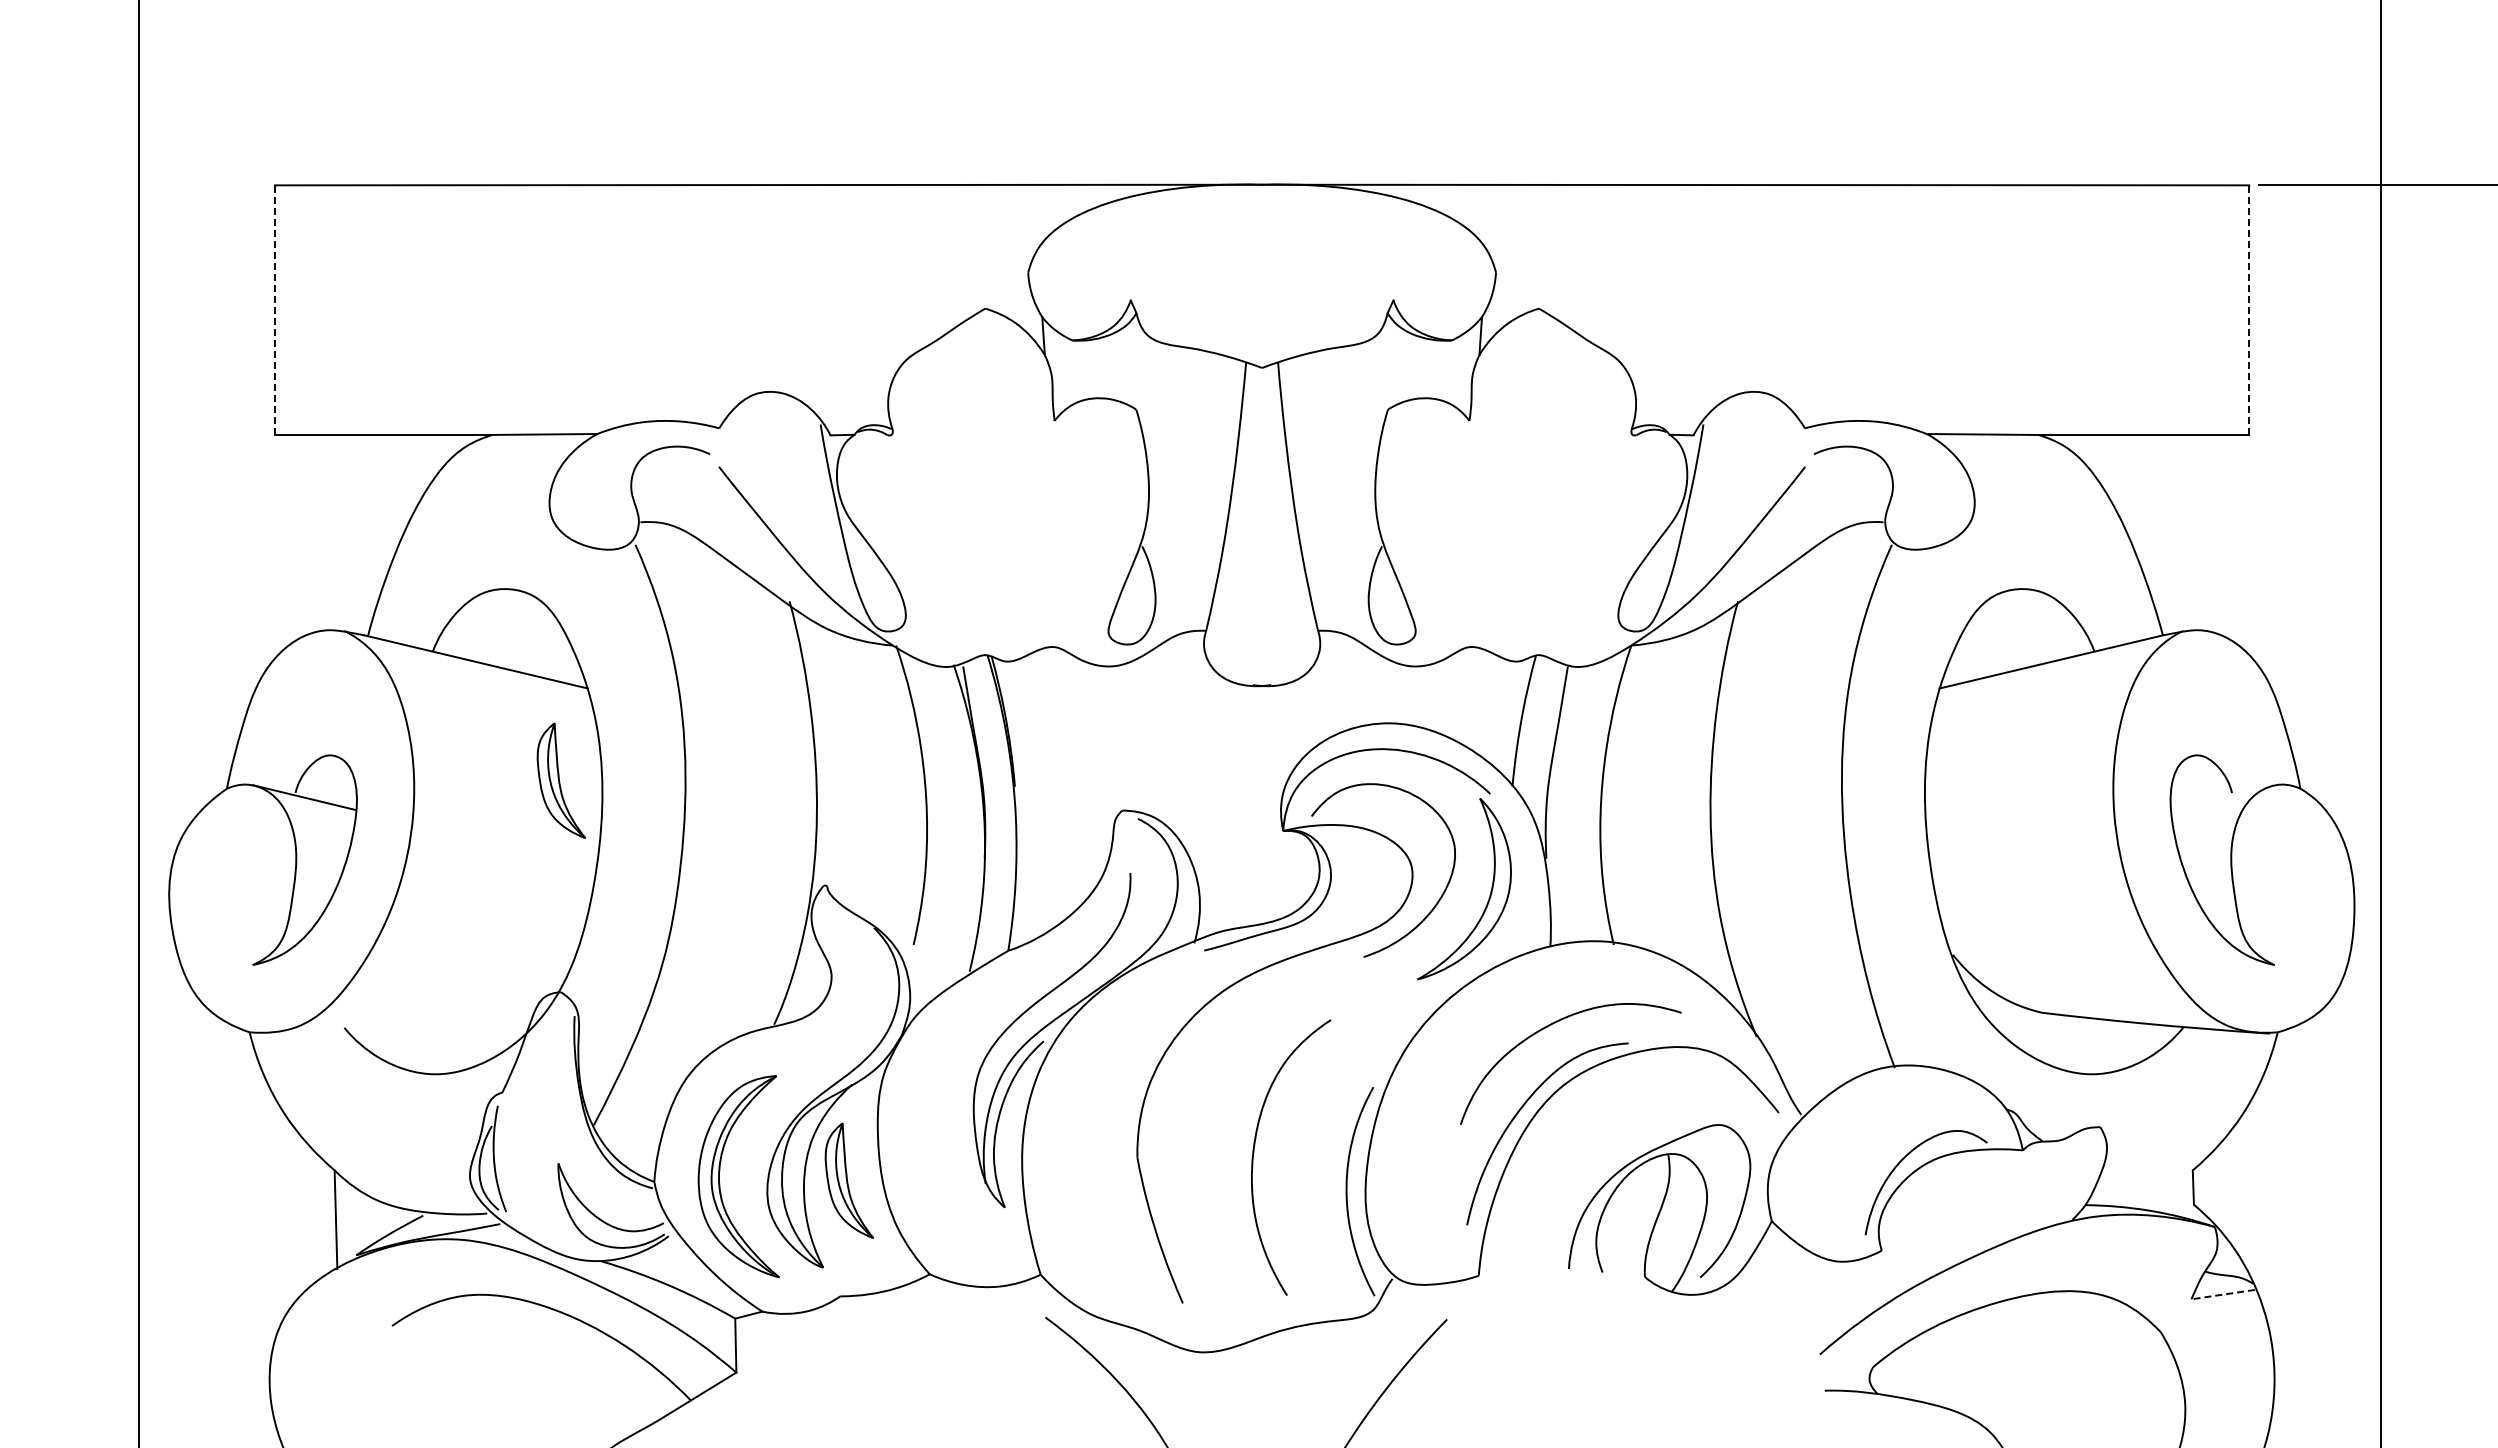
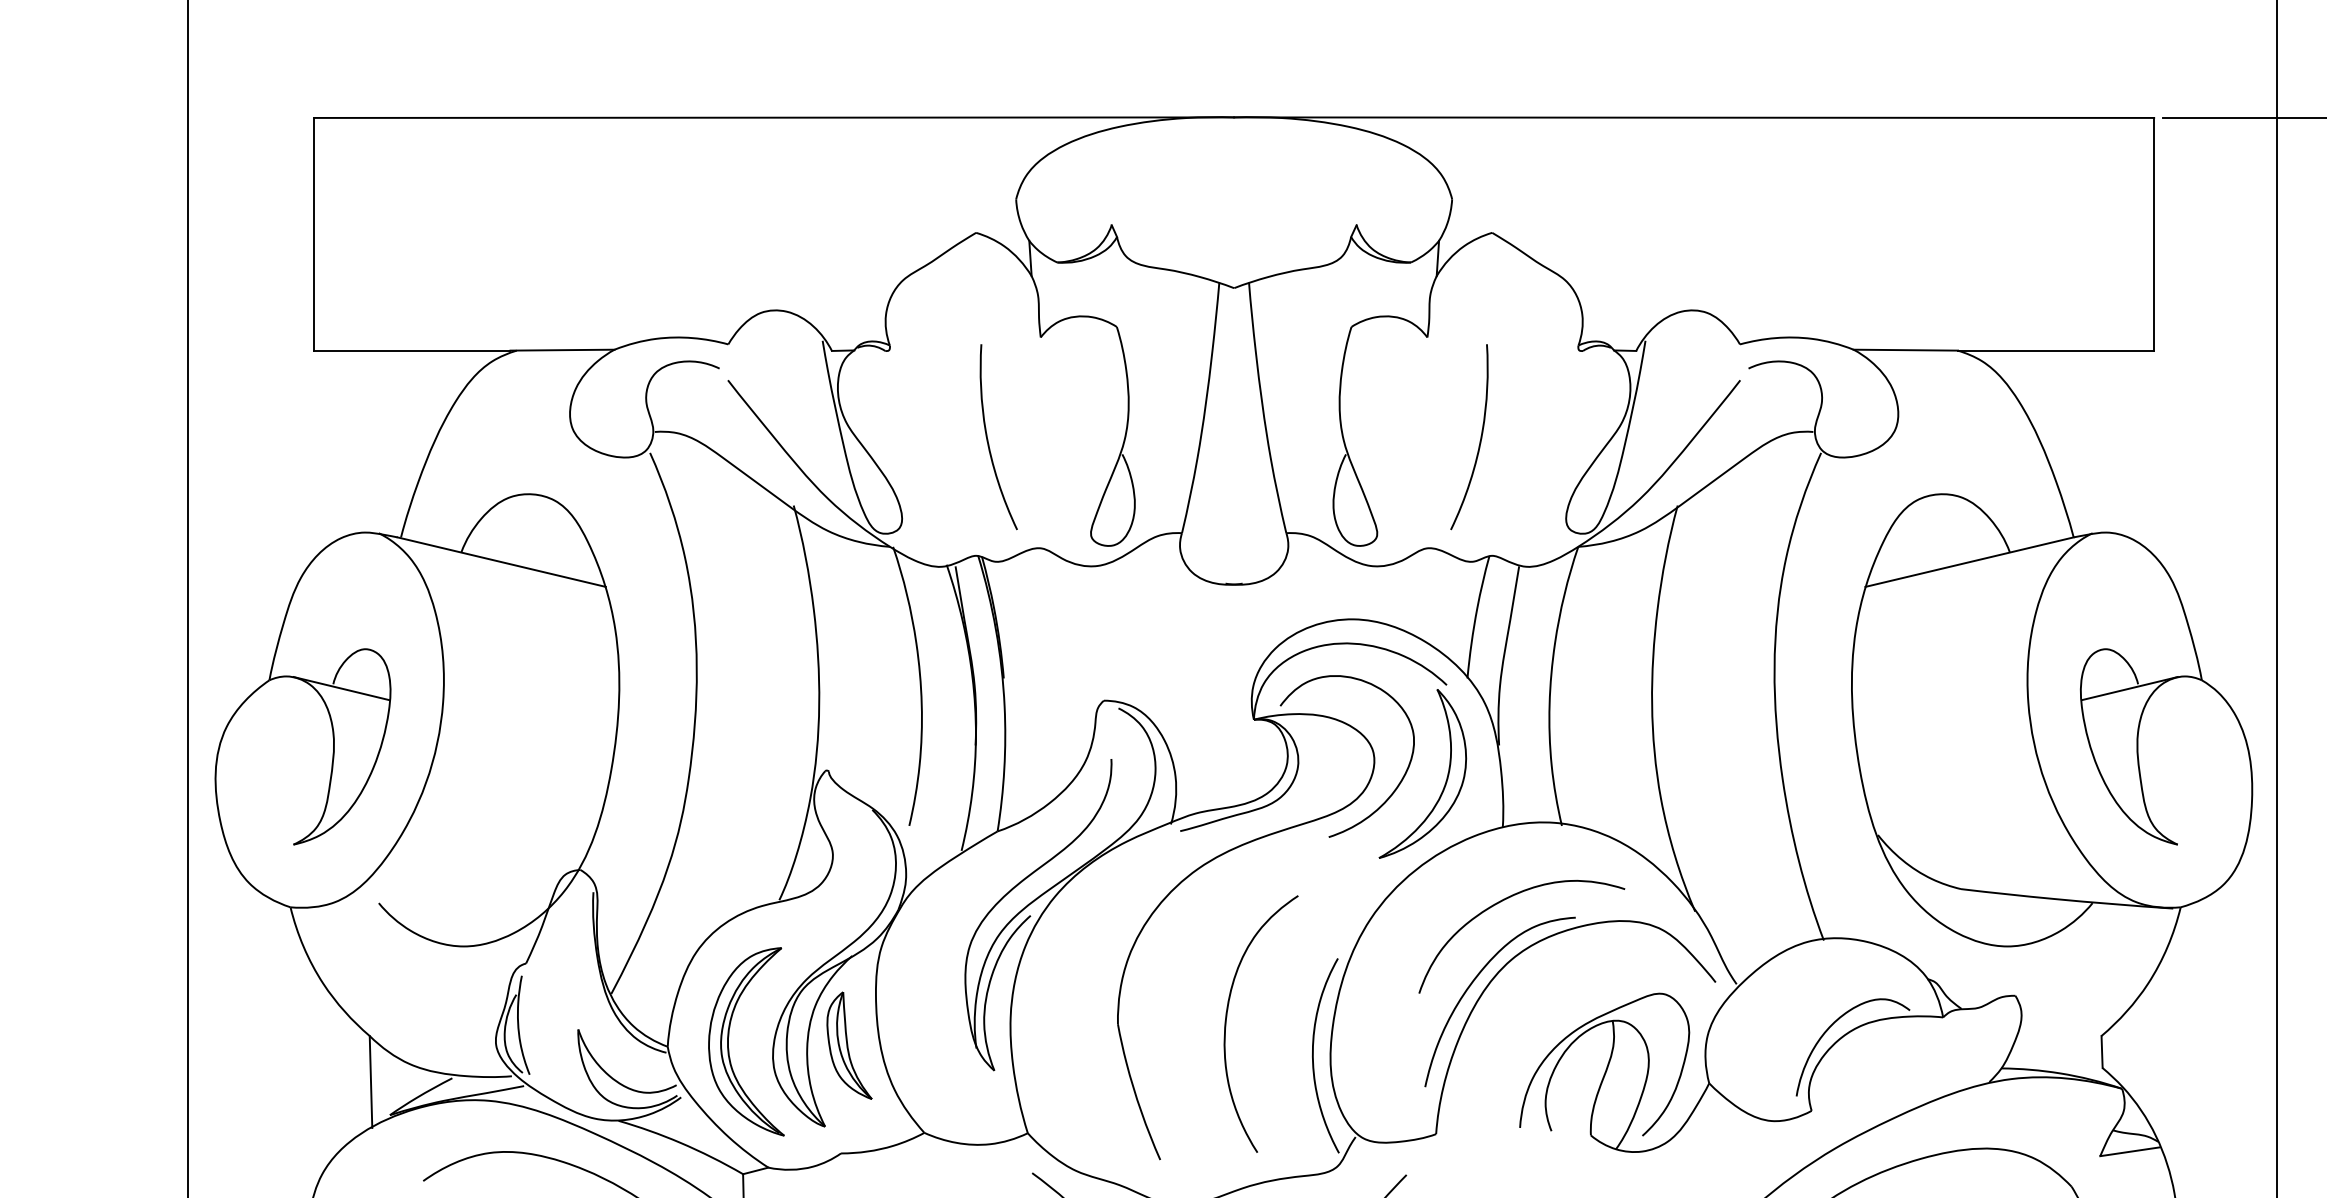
line: (275, 310) -> (314, 234), dashed -> solid
line: (2249, 310) -> (2154, 234), dashed -> solid
curve: (998, 530) -> (988, 439), added
curve: (1525, 531) -> (1479, 440), added
part: (561, 780) -> (581, 672), removed
line: (2222, 797) -> (2129, 688), added
line: (2222, 1294) -> (2129, 1151), dashed -> solid

